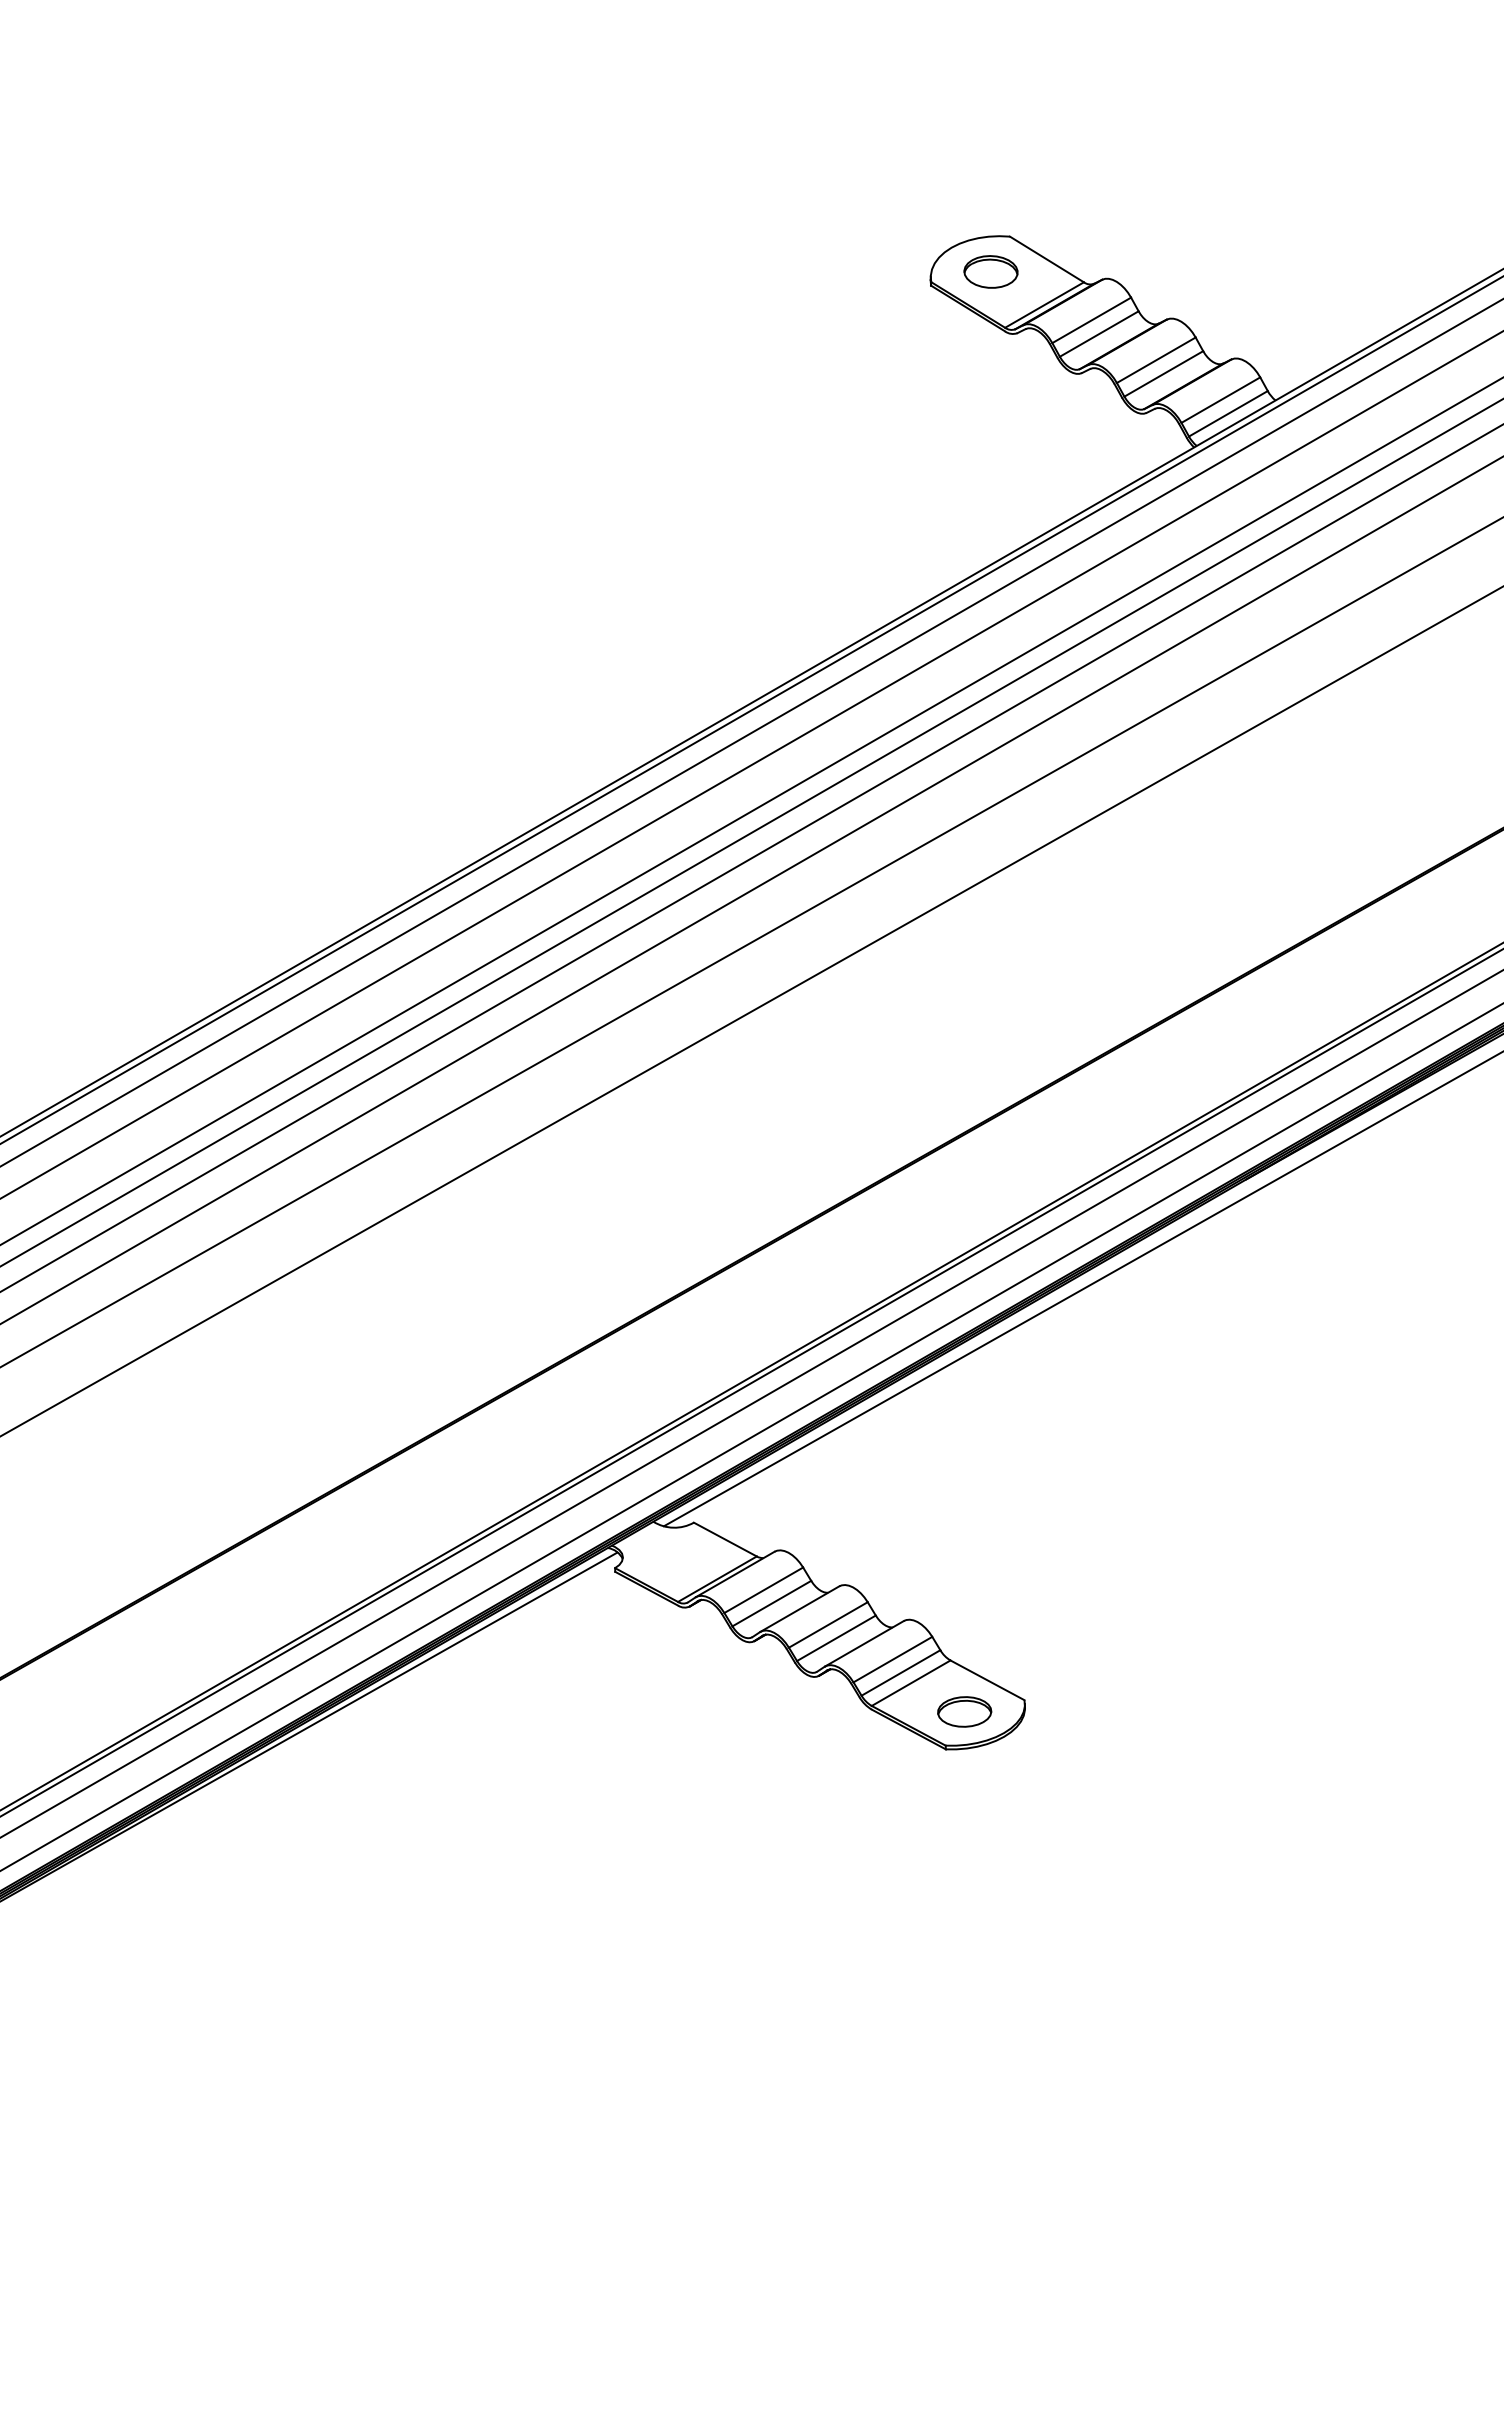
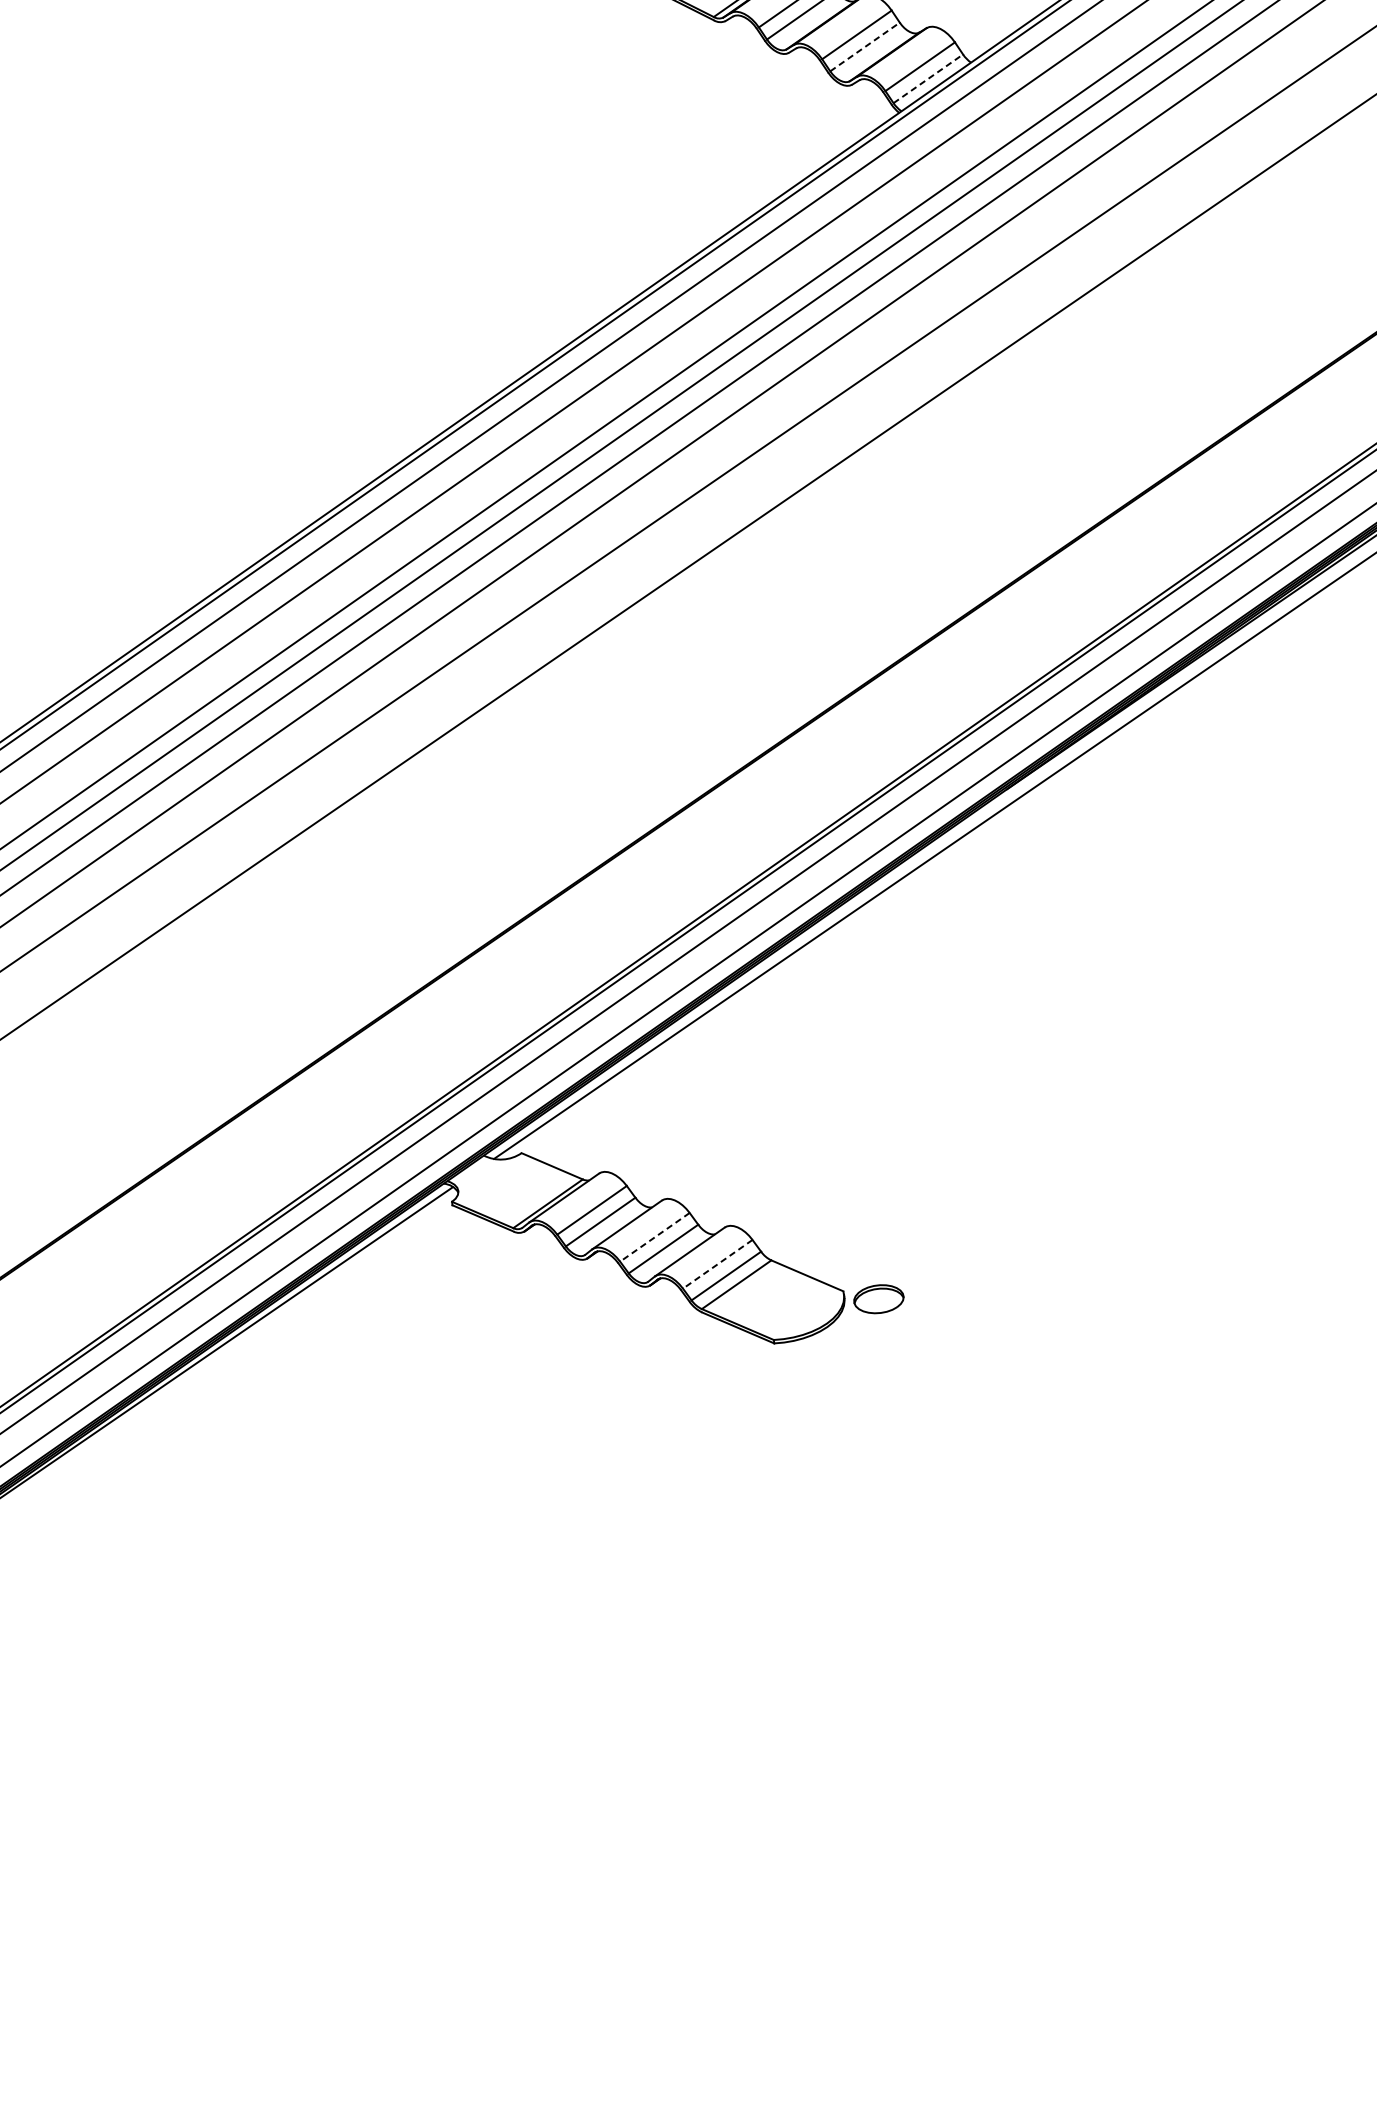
line: (1164, 373) -> (865, 46), solid -> dashed
line: (1228, 413) -> (928, 78), solid -> dashed
line: (827, 1625) -> (654, 1237), solid -> dashed
line: (892, 1659) -> (717, 1264), solid -> dashed
part: (964, 1711) -> (878, 1298), moved

